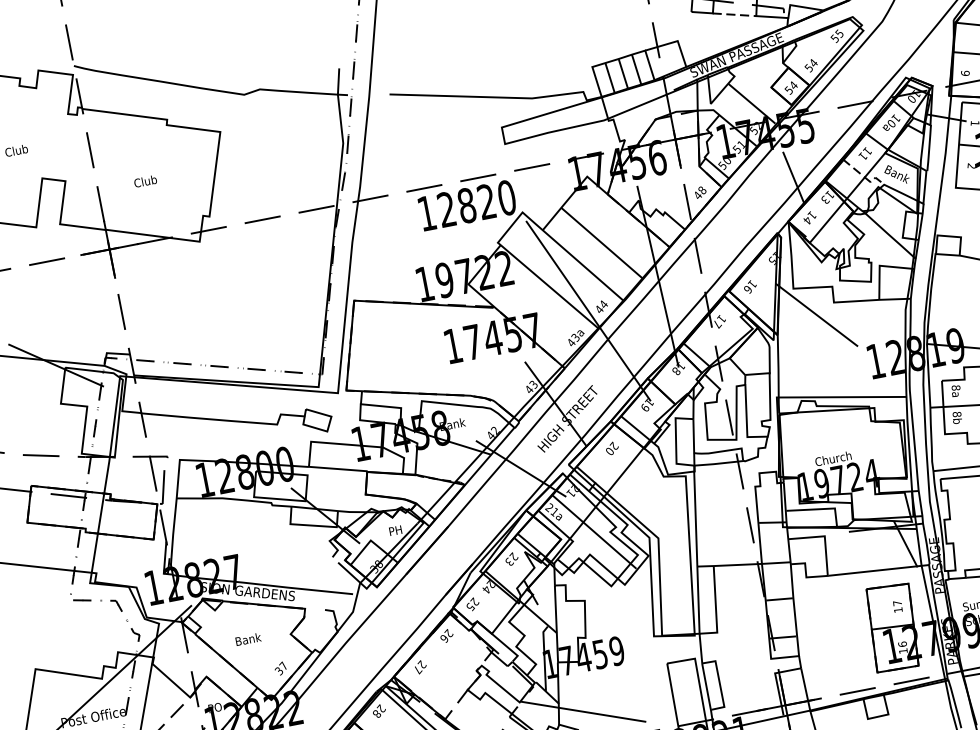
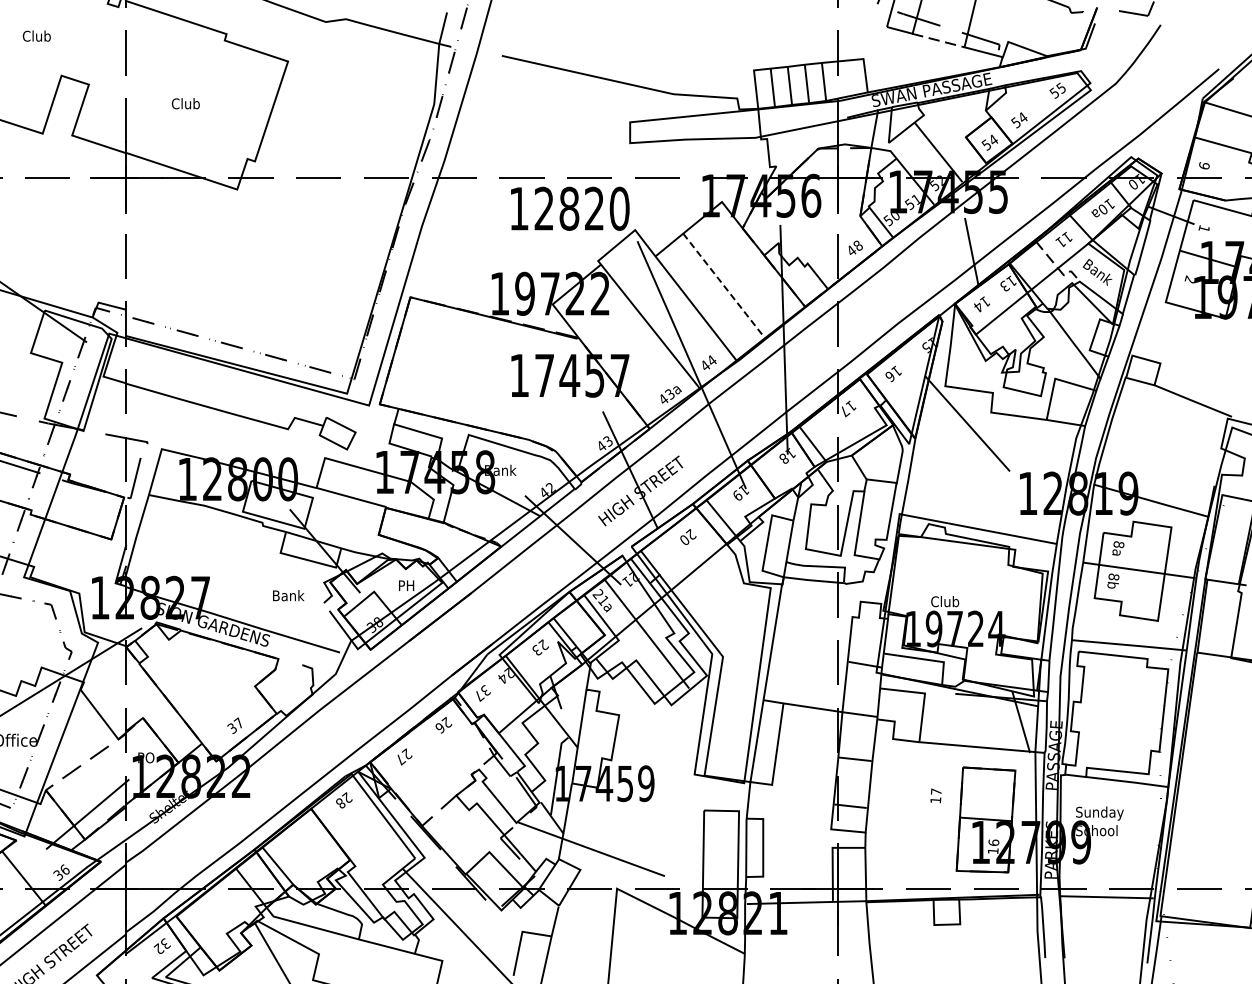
line: (602, 243) -> (724, 286), solid -> dashed
text: (837, 457) -> (959, 601), Church -> Club
text: (472, 603) -> (482, 692), 25 -> 37
text: (897, 606) -> (935, 795), moved
text: (248, 639) -> (288, 595), moved

